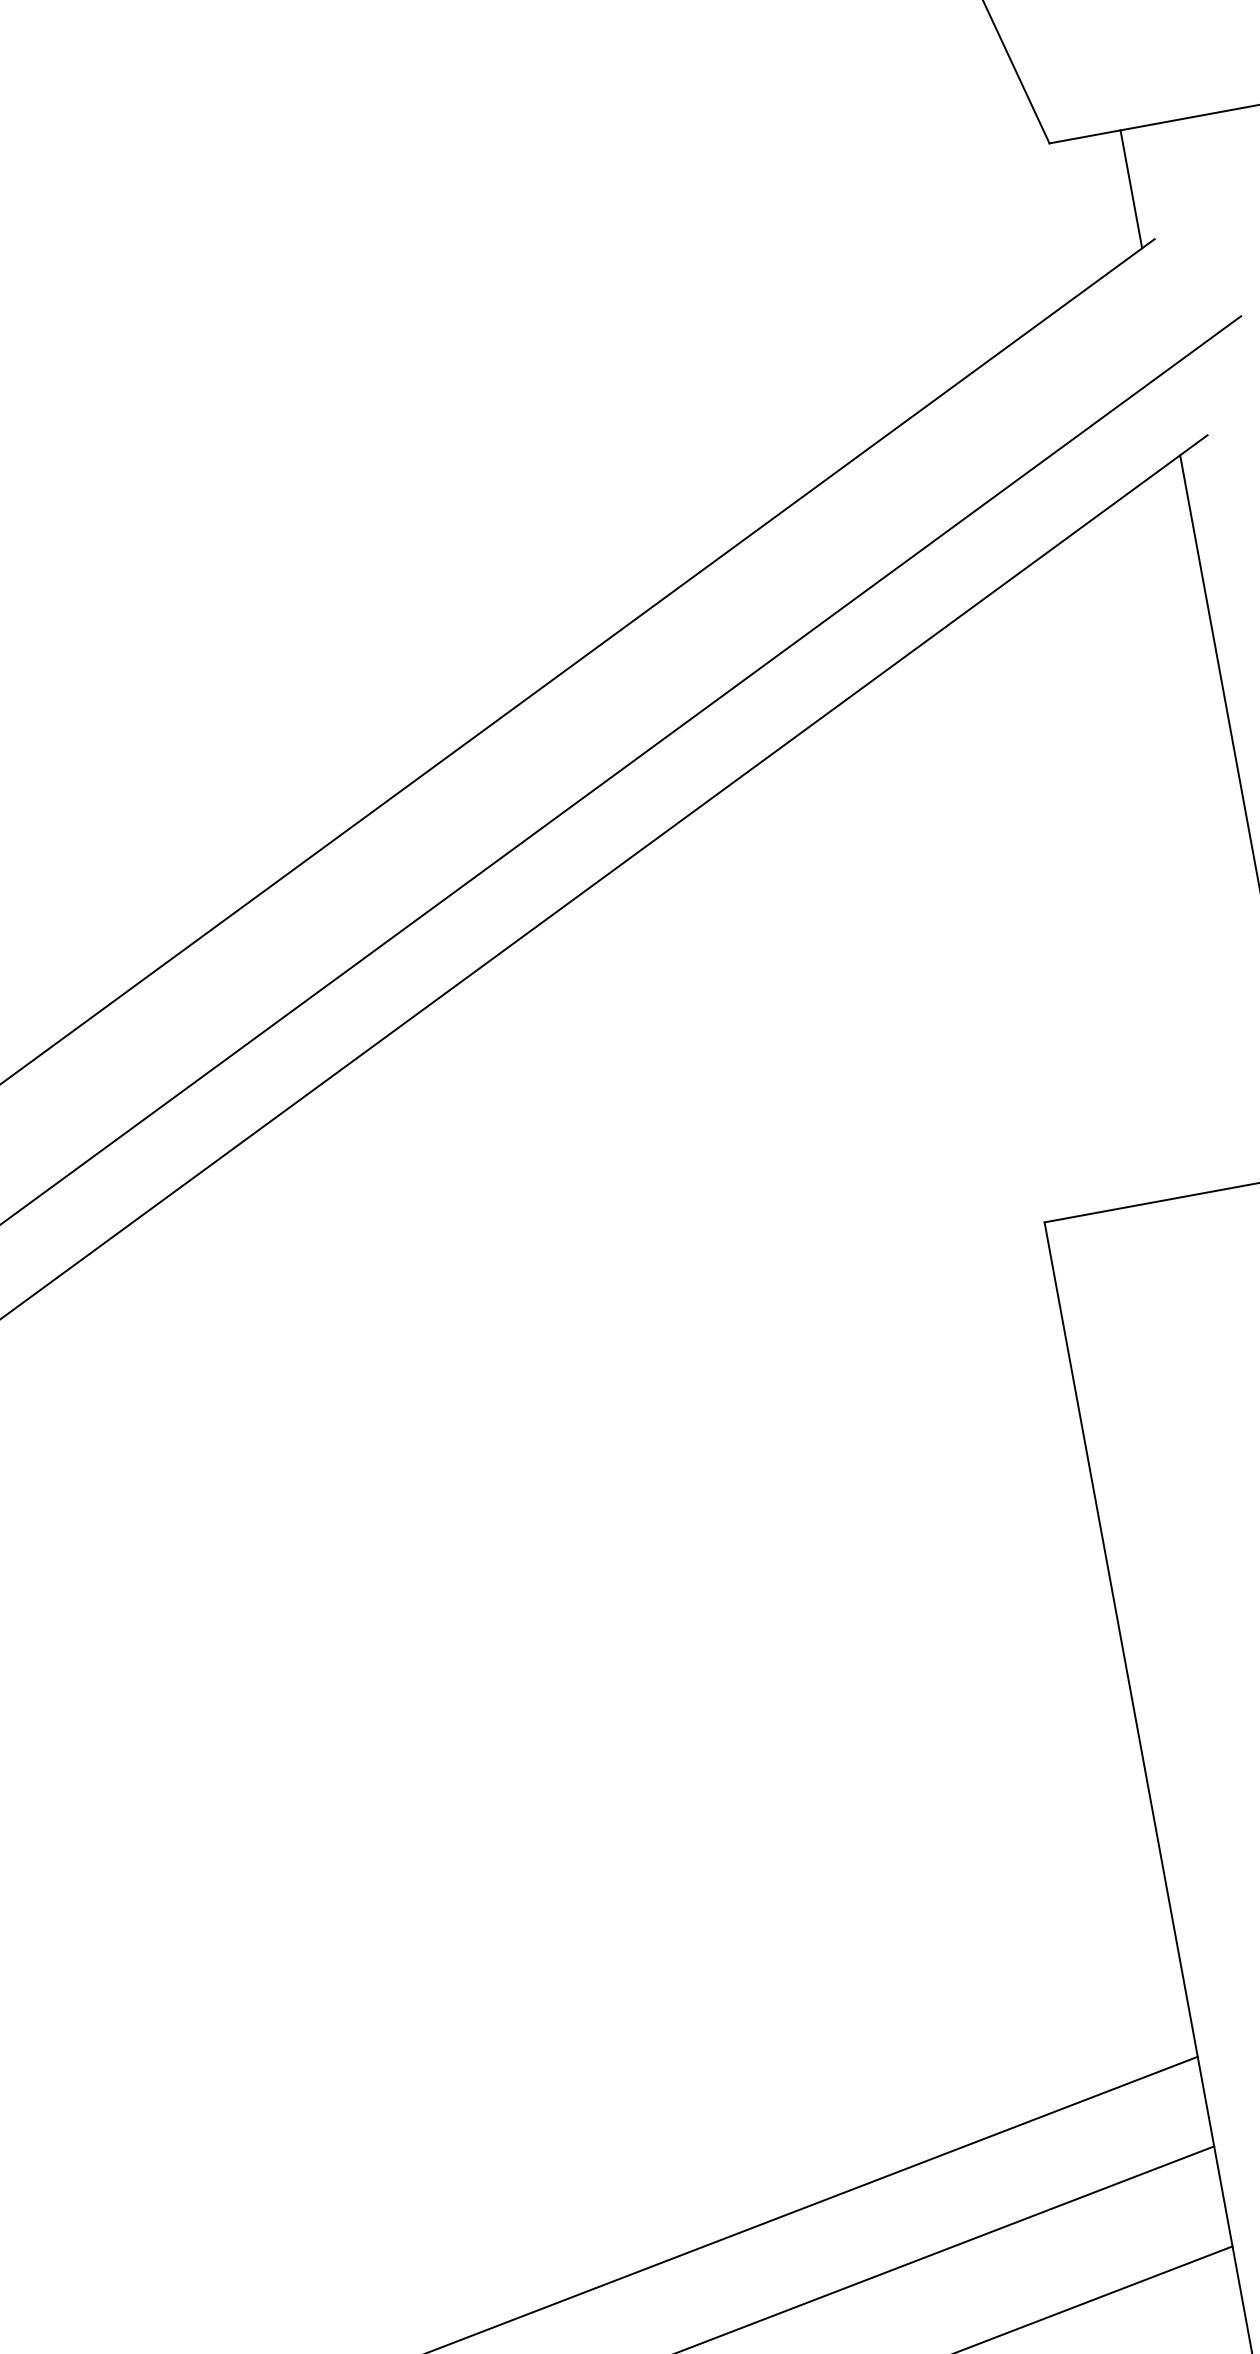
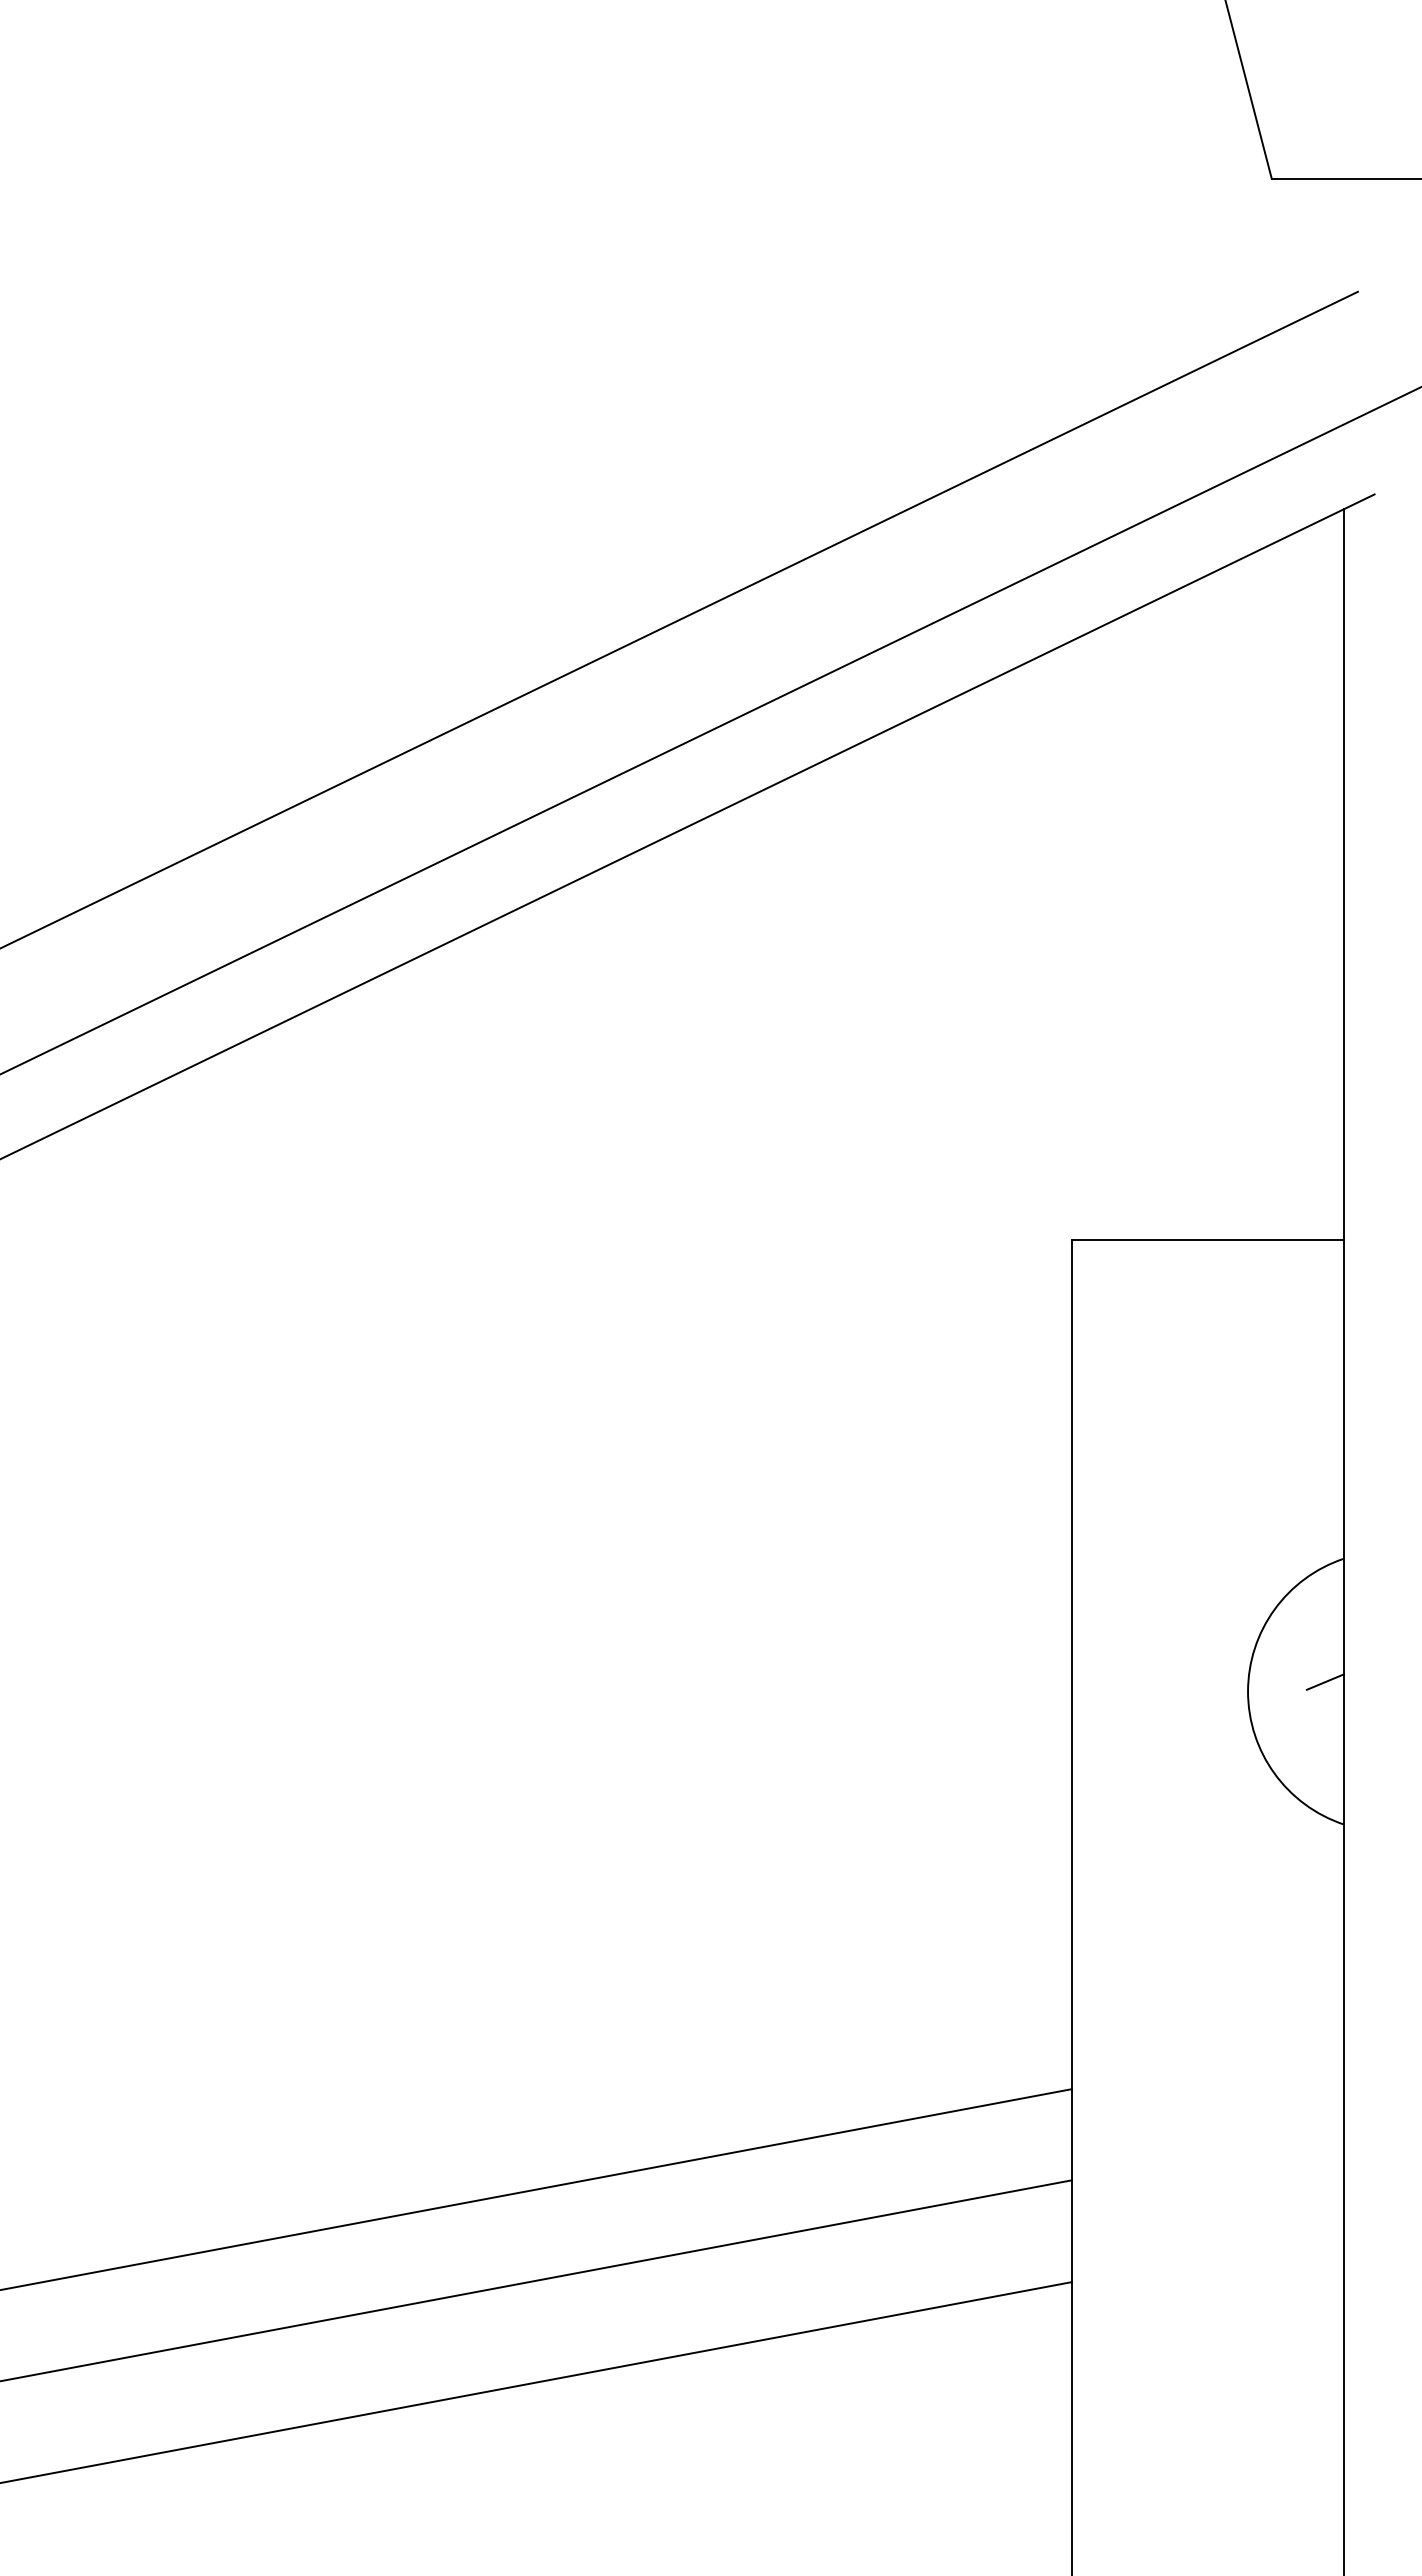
line: (1130, 189) -> (1343, 238), removed

